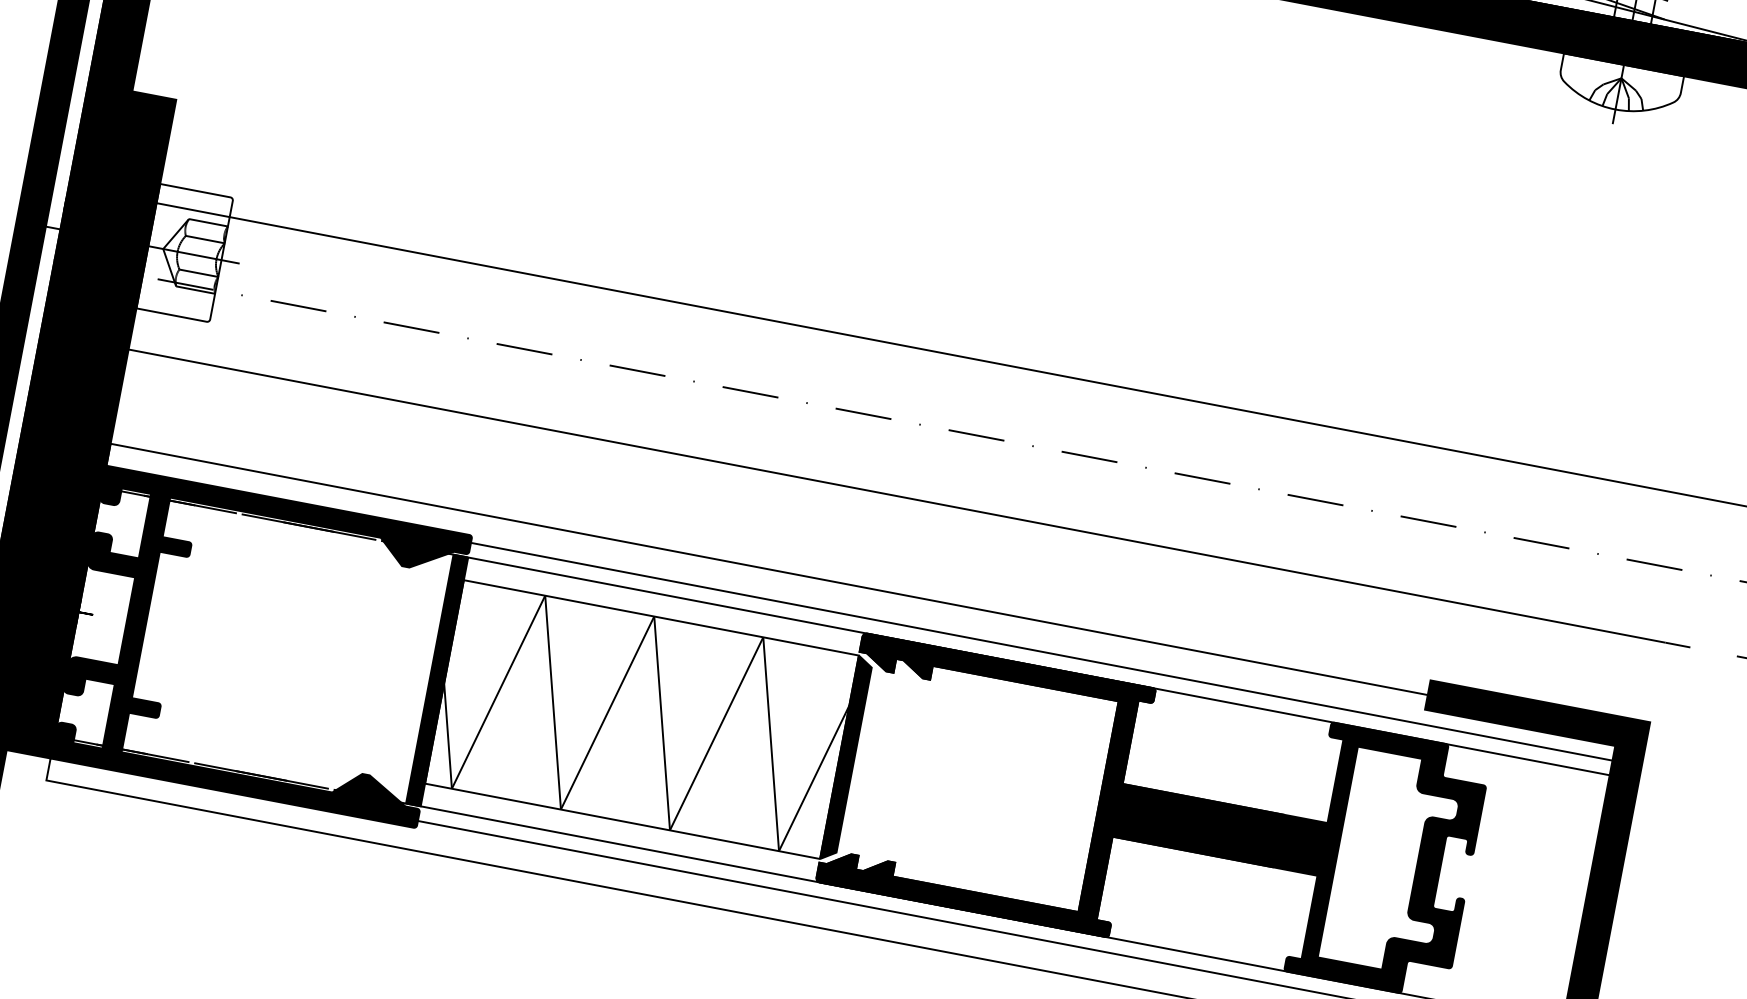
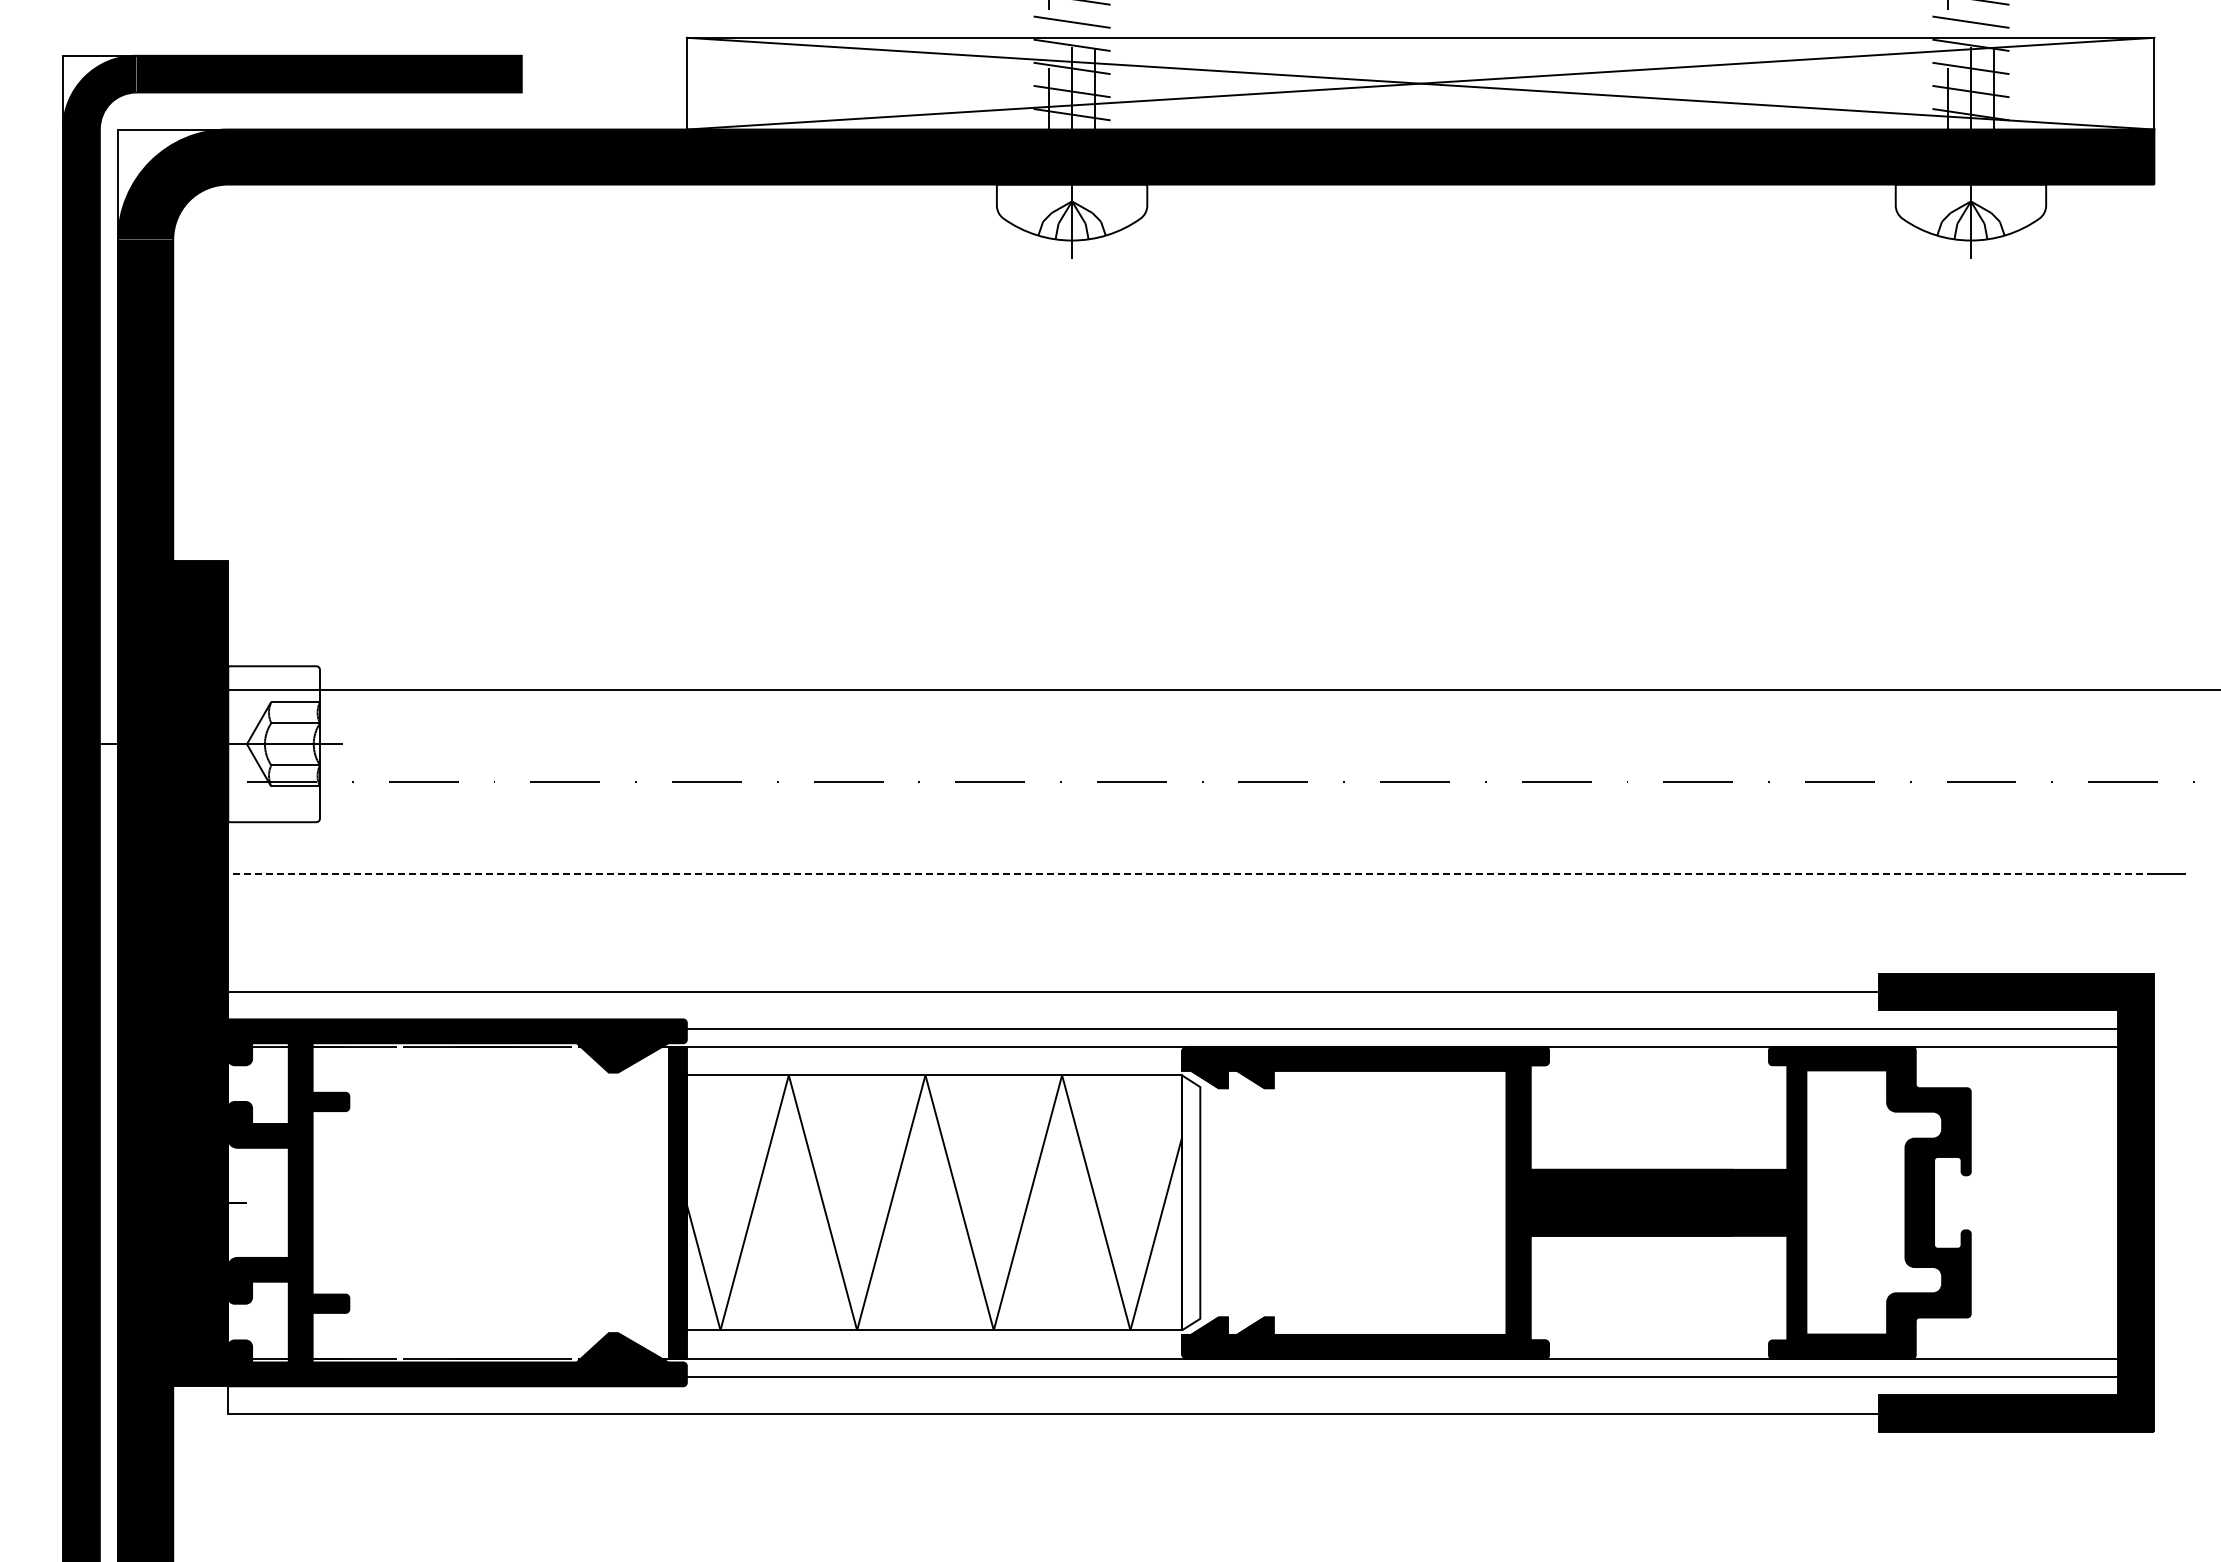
line: (896, 495) -> (1190, 873), solid -> dashed
fill: (846, 758) -> (1190, 1202), removed

